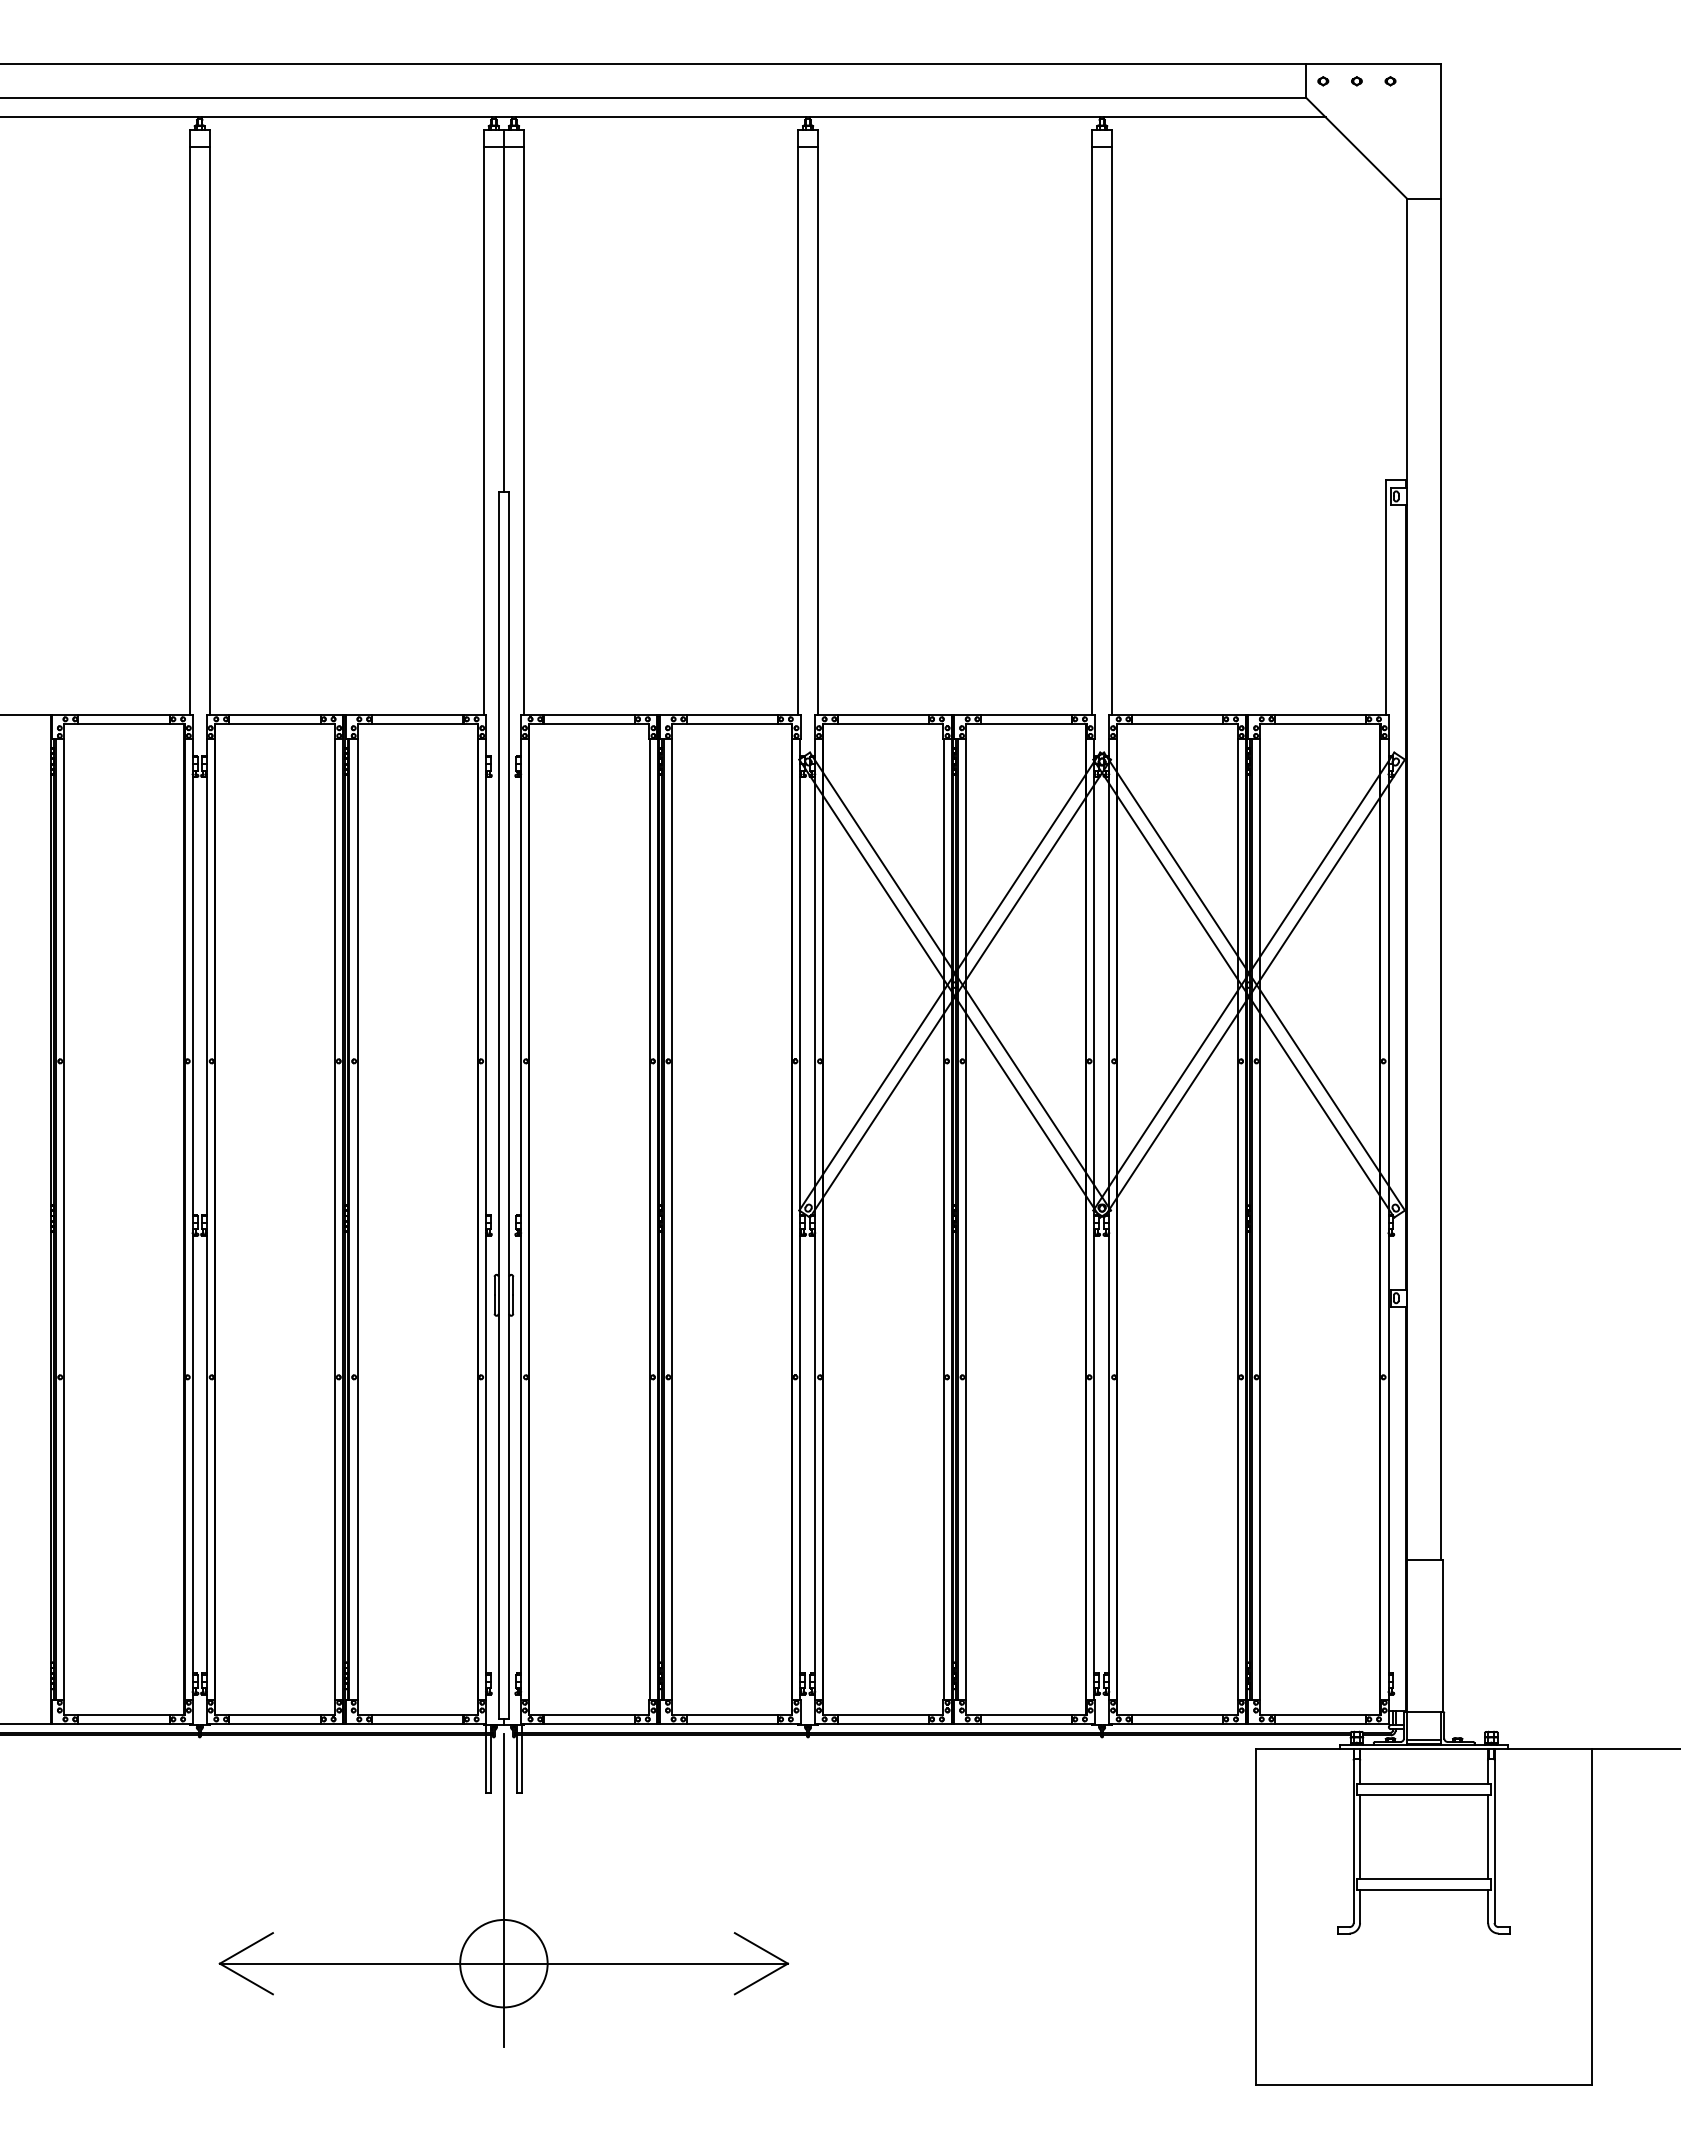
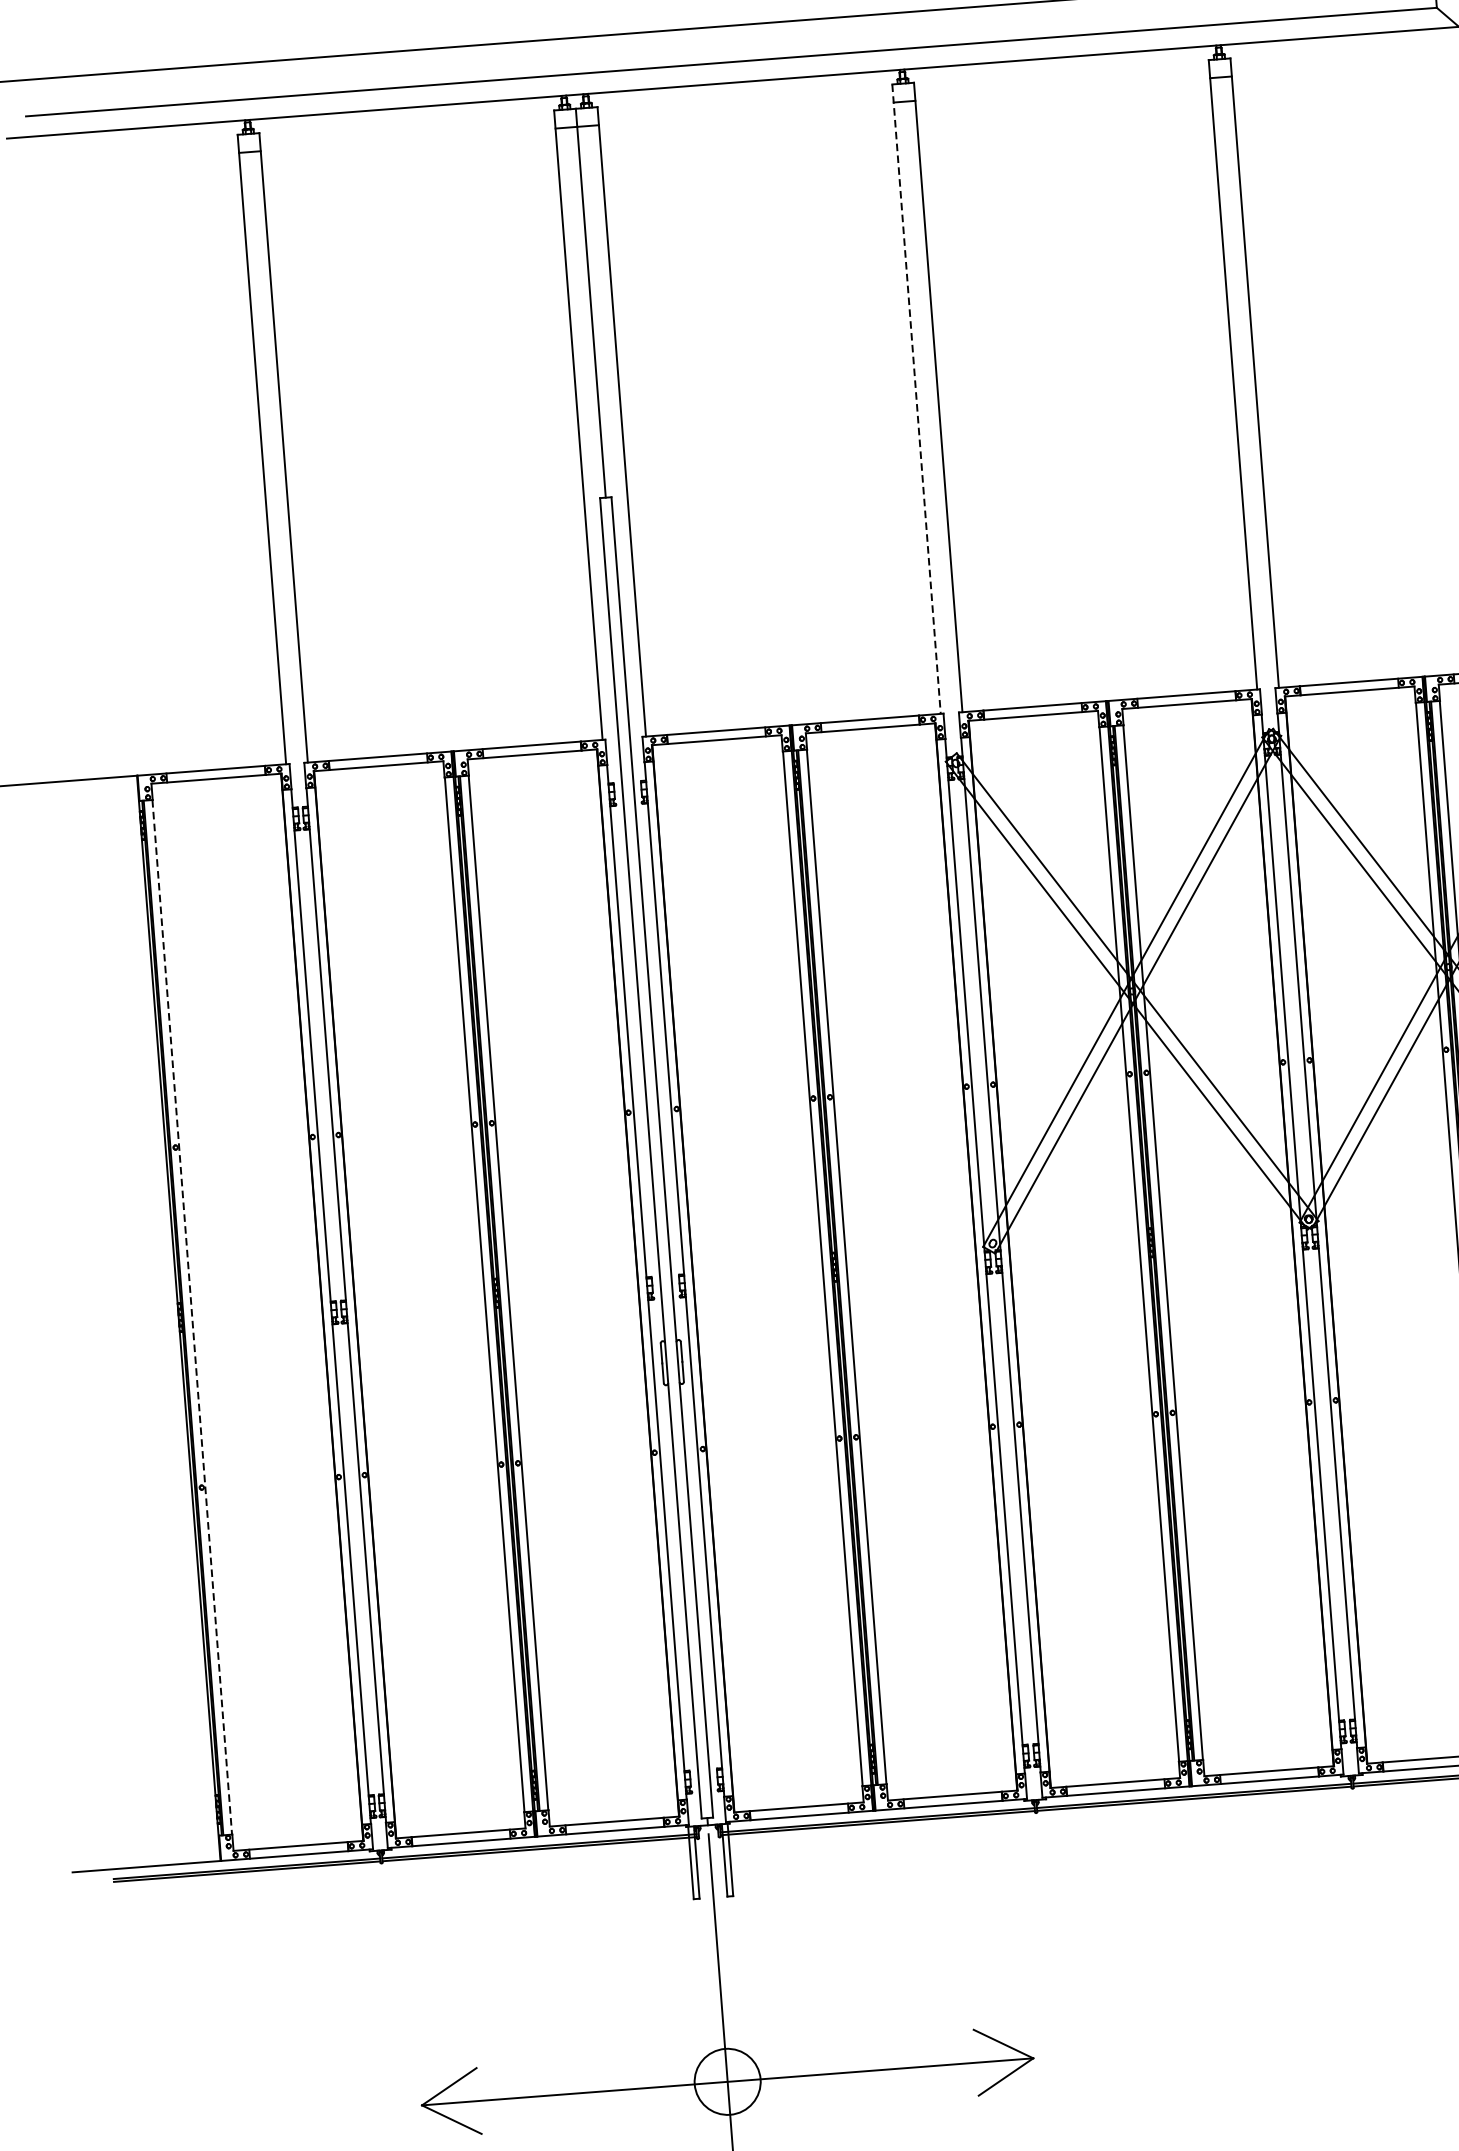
line: (798, 423) -> (917, 400), solid -> dashed
line: (63, 1219) -> (192, 1317), solid -> dashed
circle: (503, 1963) -> (727, 2081), size x0.7

